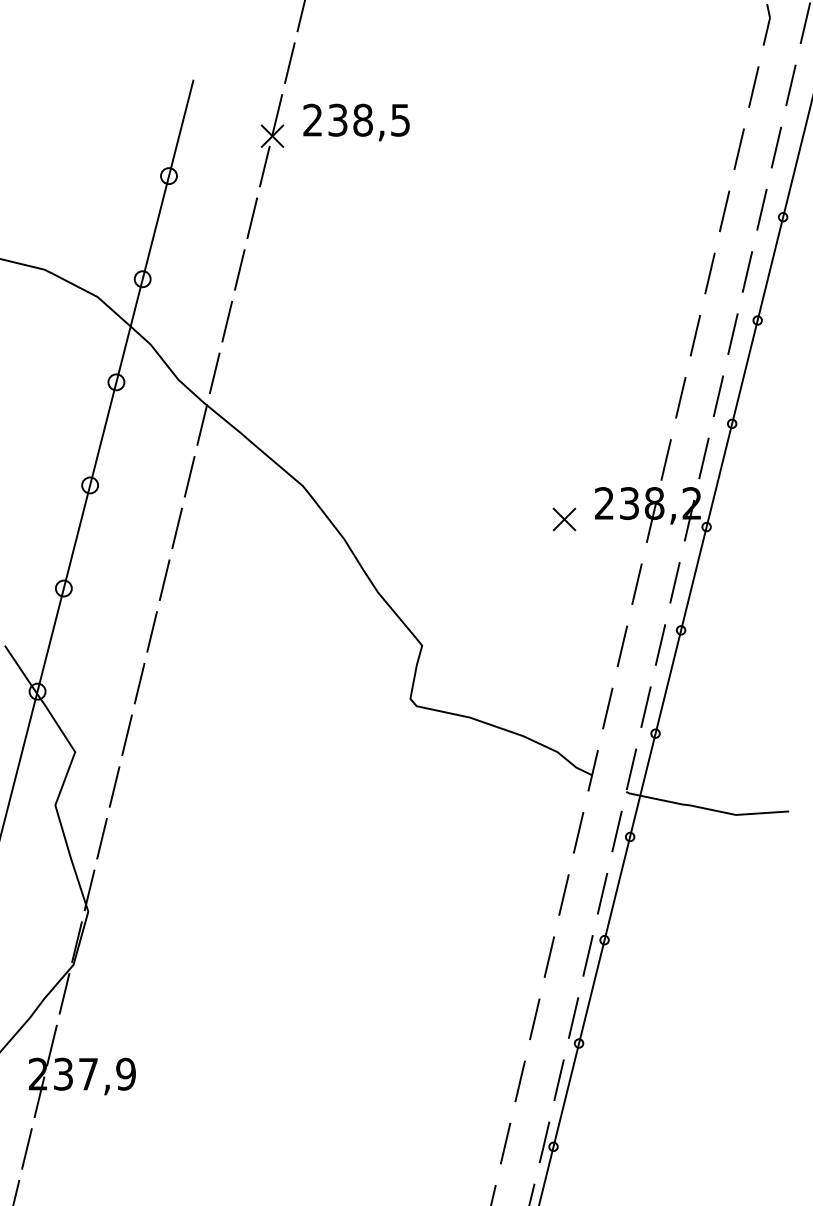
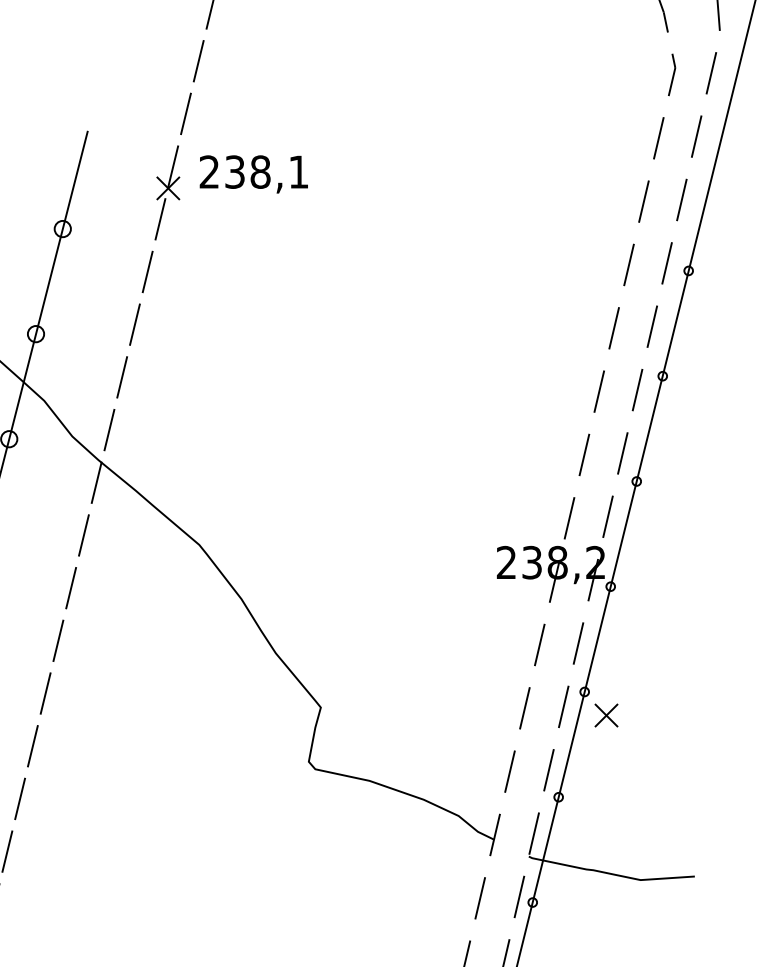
text: (400, 120) -> (298, 172), 238,5 -> 238,1
part: (564, 519) -> (606, 715), moved

